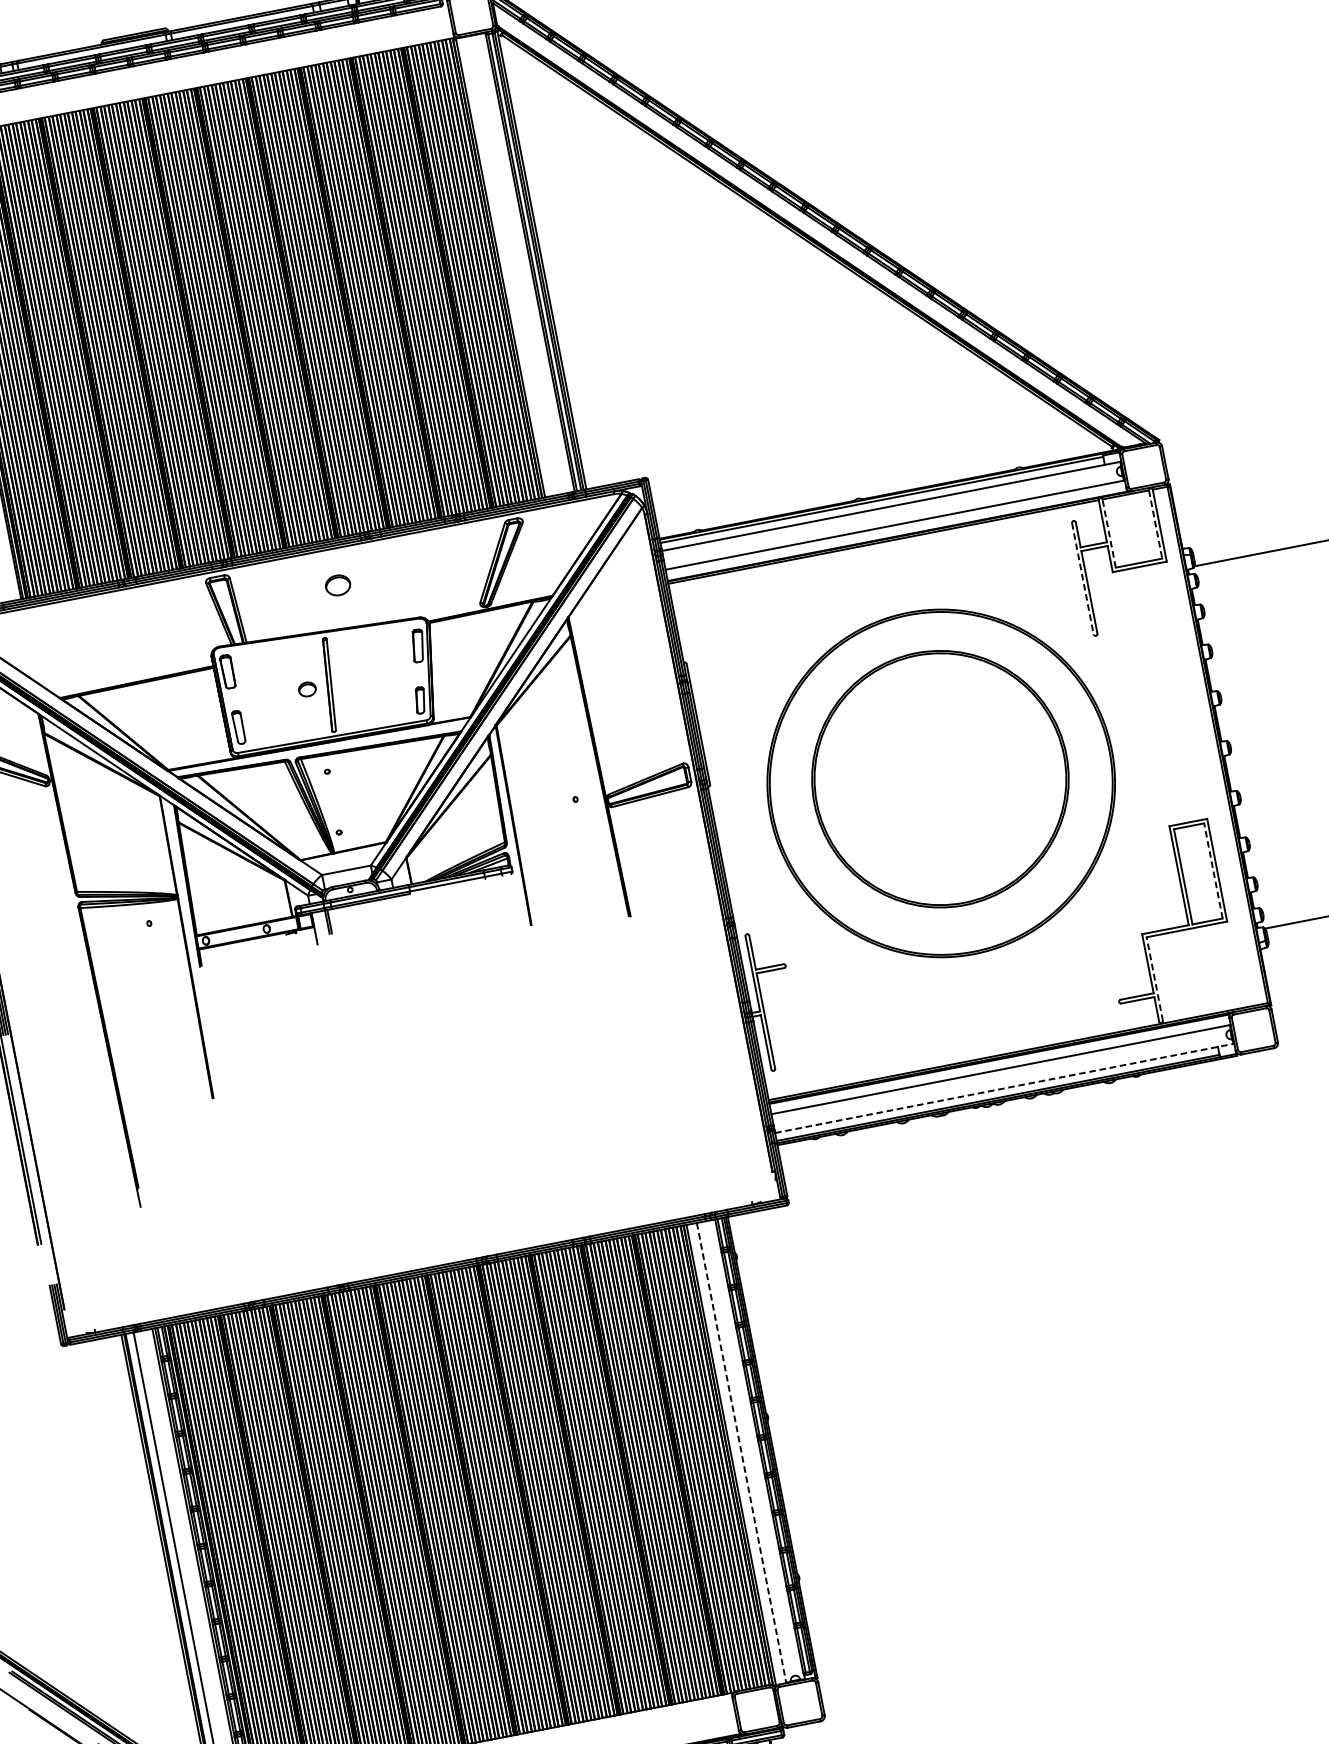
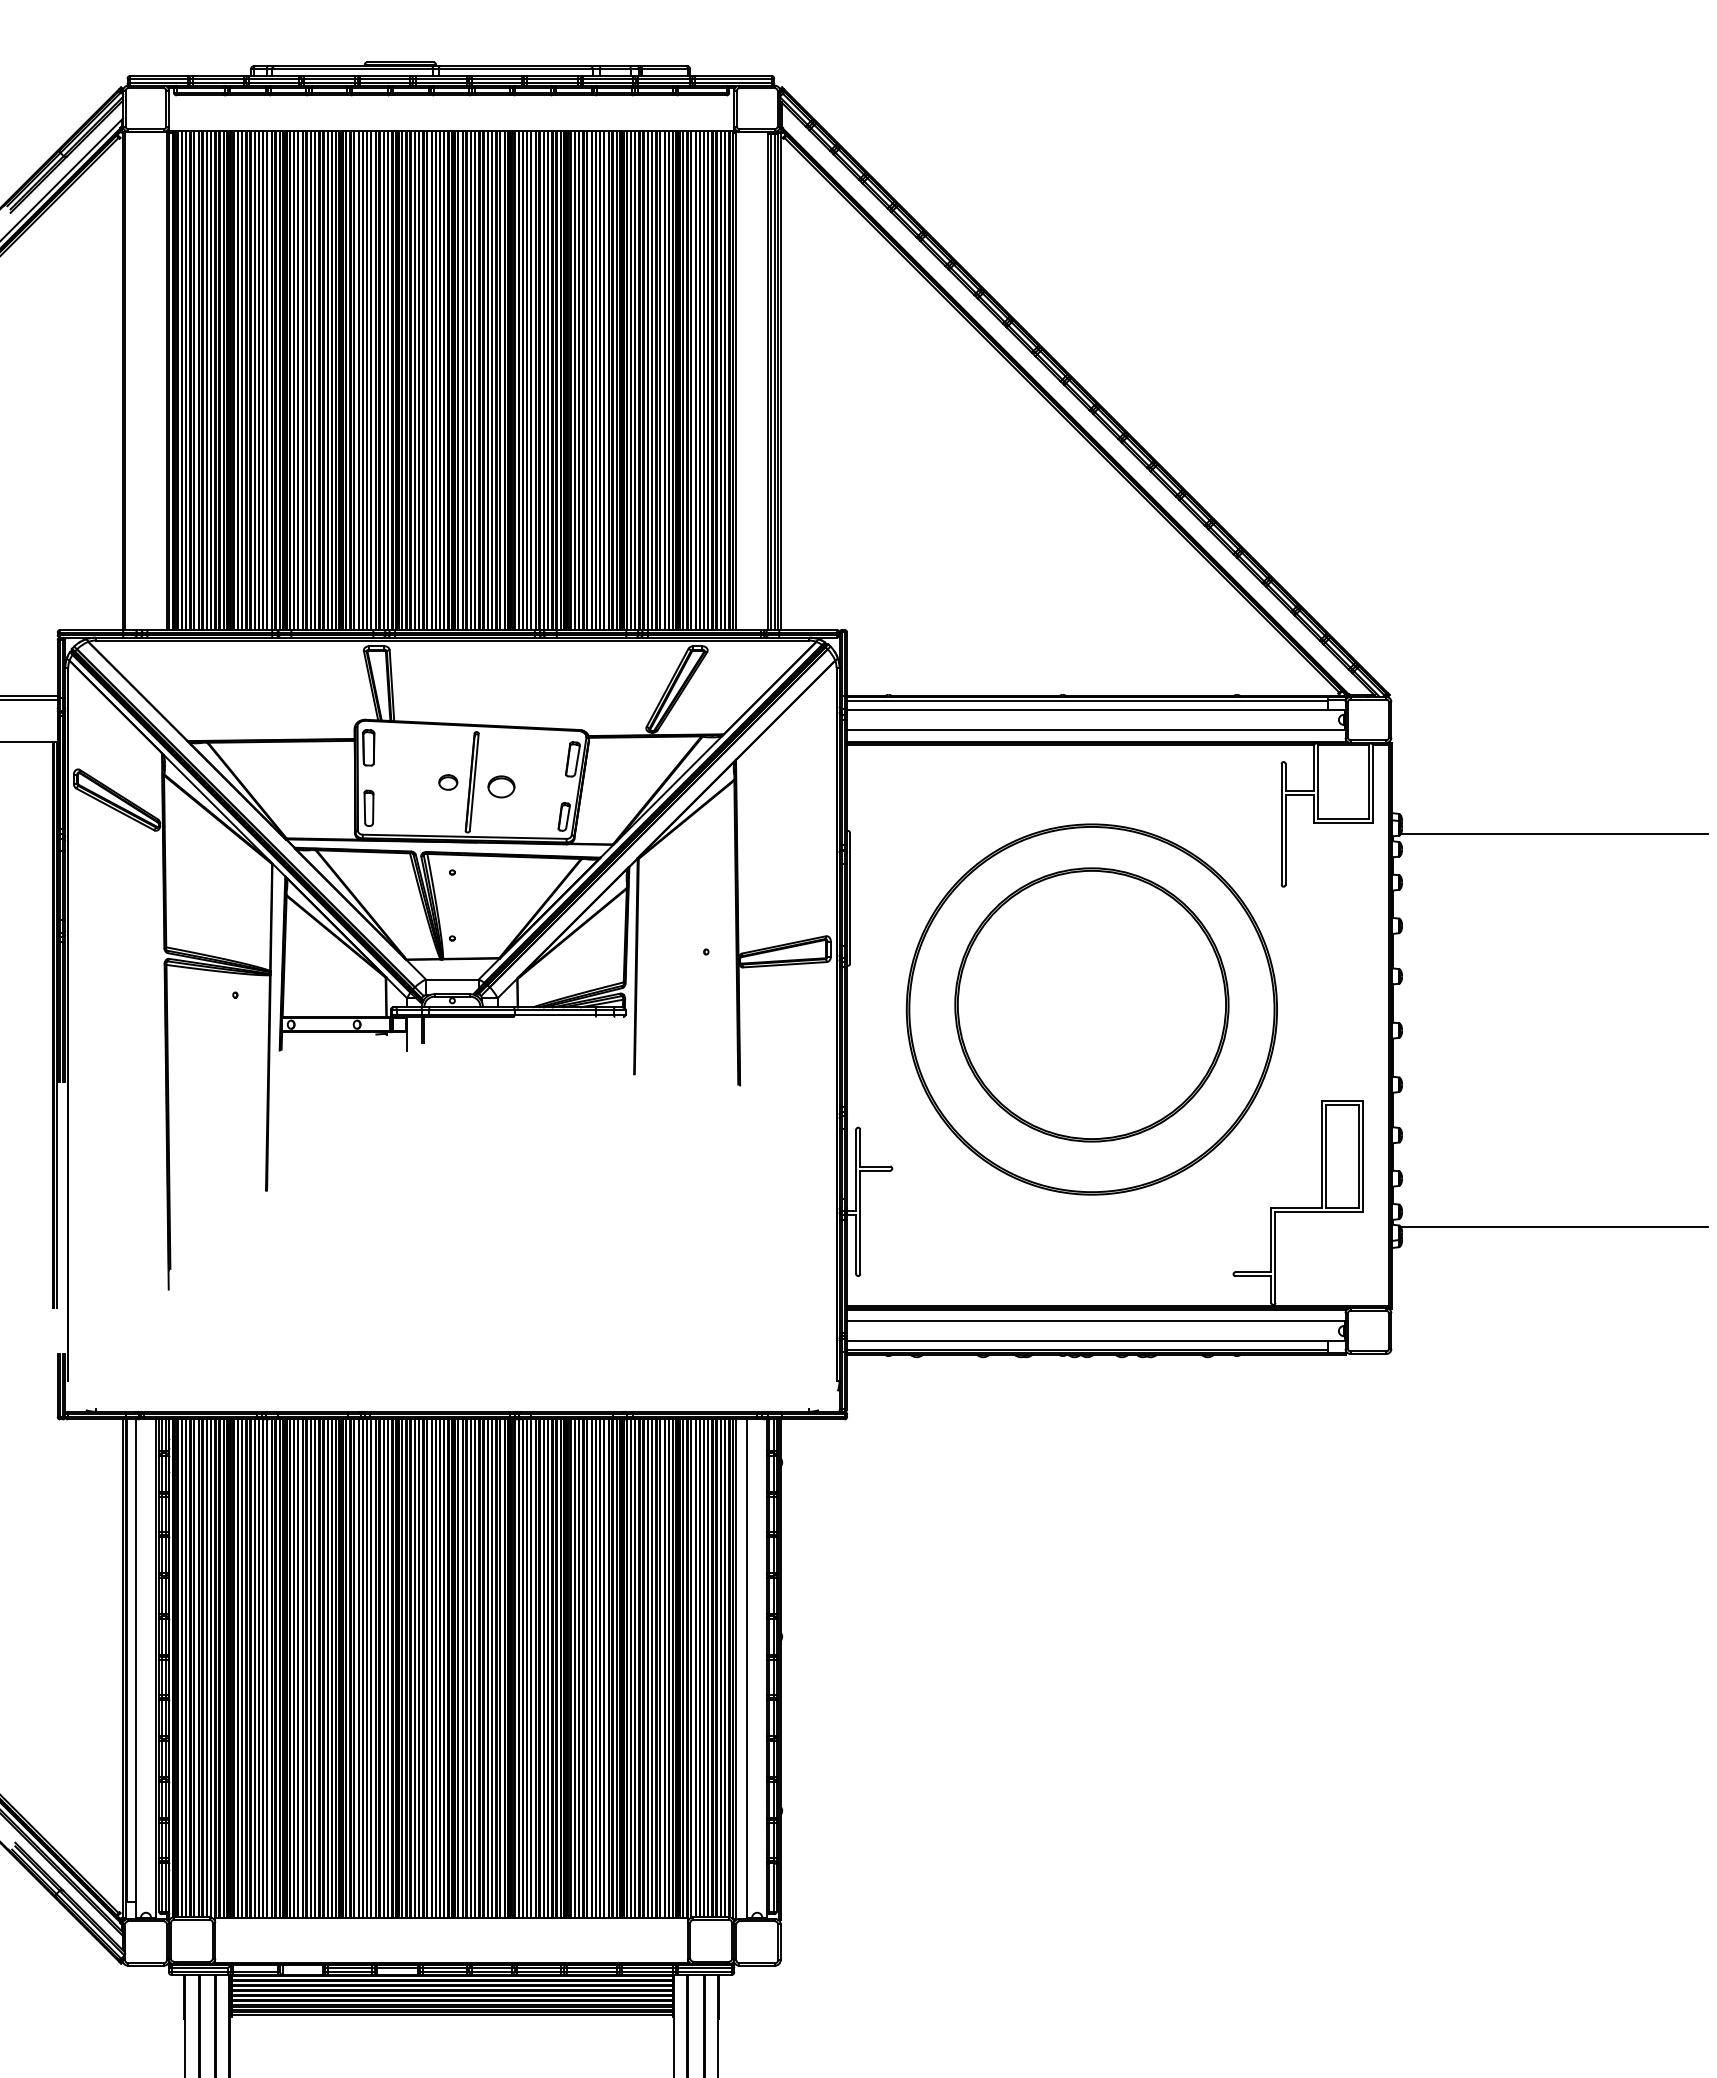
line: (1155, 524) -> (1368, 782), dashed -> solid
line: (1109, 532) -> (1318, 781), dashed -> solid
line: (1082, 578) -> (1281, 824), dashed -> solid
part: (338, 585) -> (501, 786), moved
line: (1213, 871) -> (1358, 1156), dashed -> solid
line: (1154, 979) -> (1275, 1257), dashed -> solid
line: (1003, 1088) -> (1095, 1341), dashed -> solid
line: (742, 1453) -> (747, 1669), dashed -> solid

